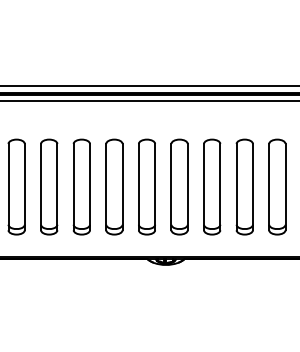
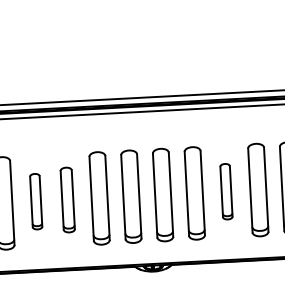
part: (49, 186) -> (36, 201), size x0.6
part: (81, 186) -> (67, 199), size x0.7
part: (244, 186) -> (226, 191), size x0.6

